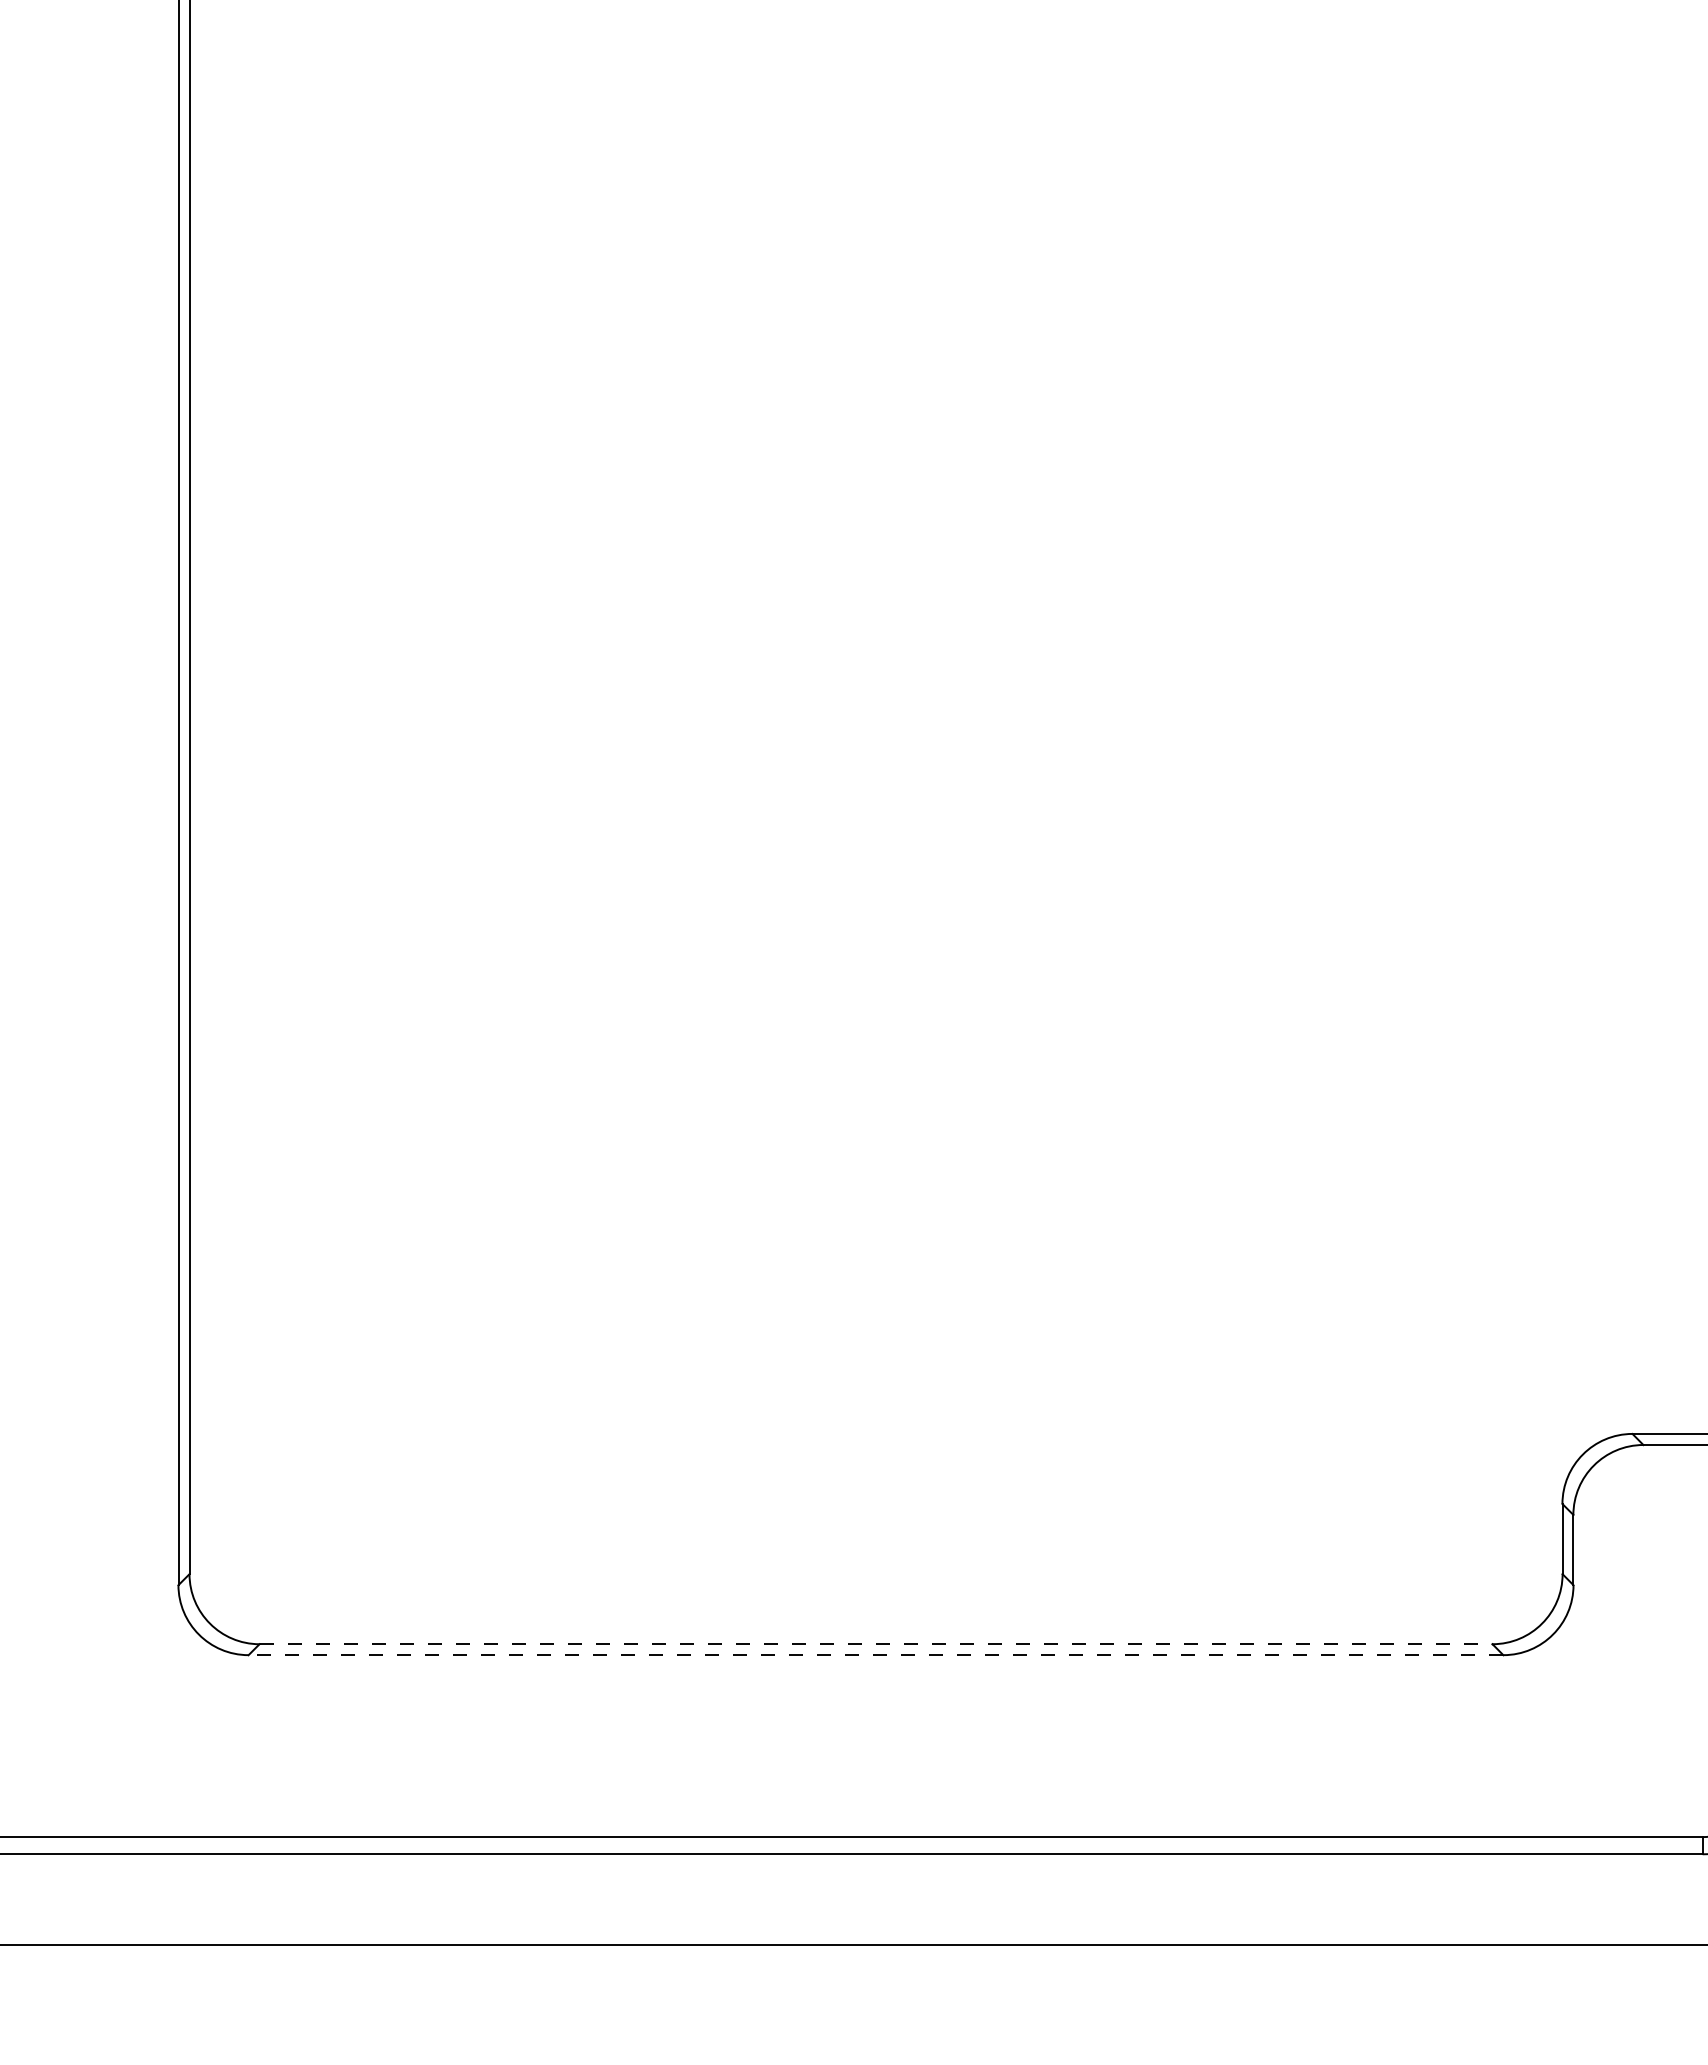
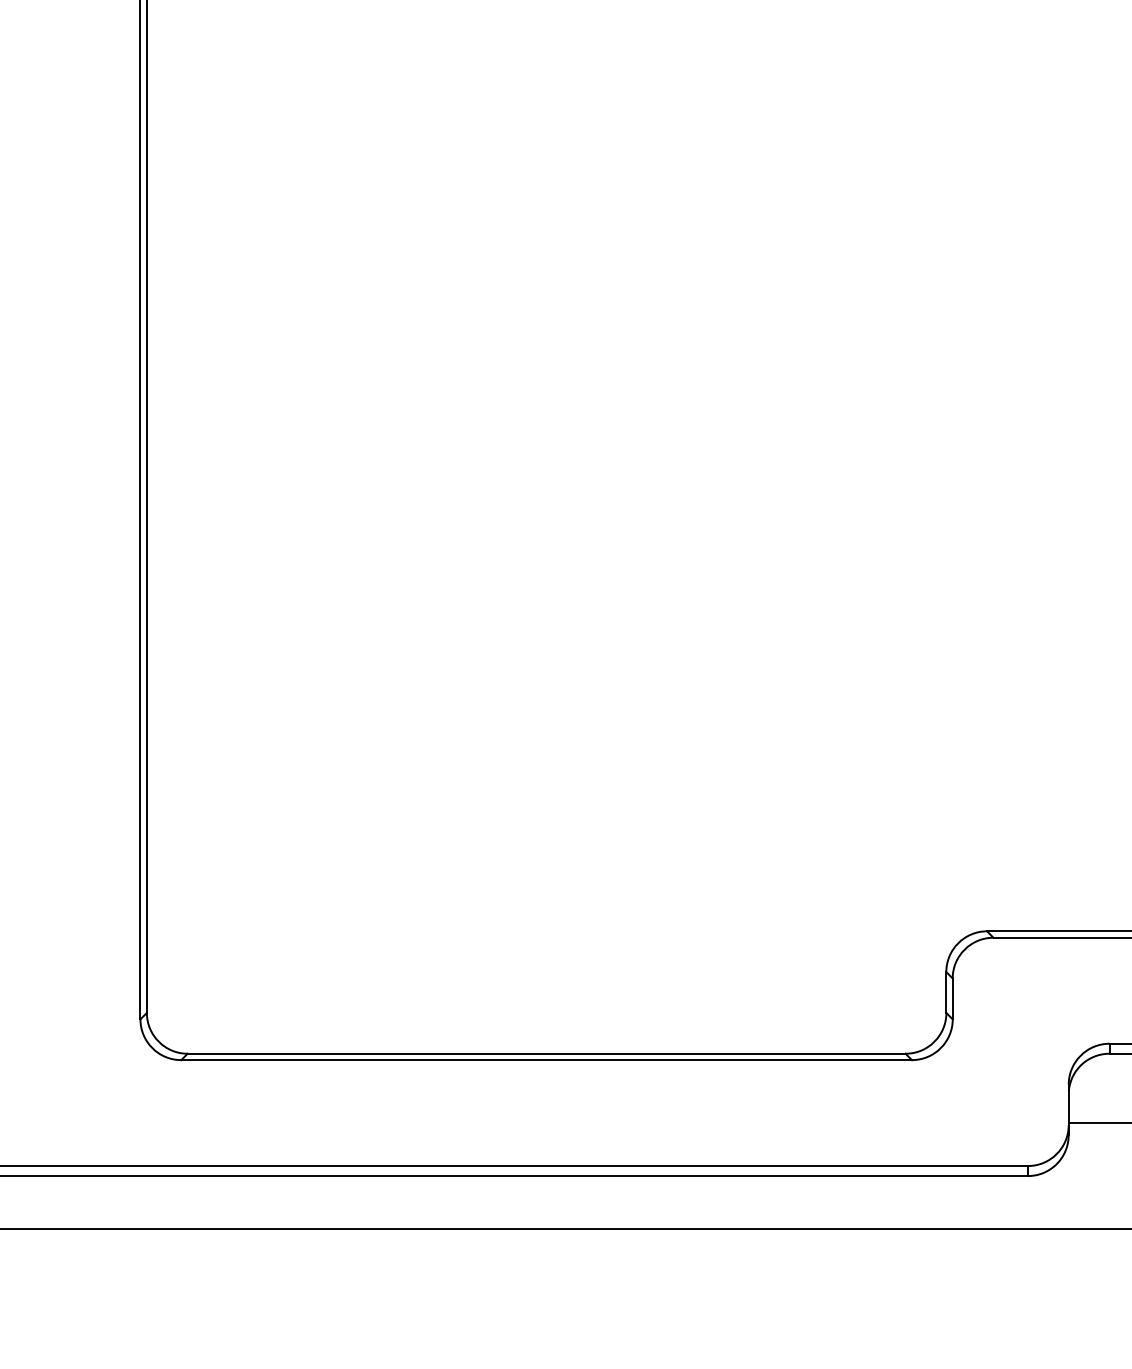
line: (875, 1643) -> (546, 1053), dashed -> solid
line: (875, 1655) -> (546, 1060), dashed -> solid

